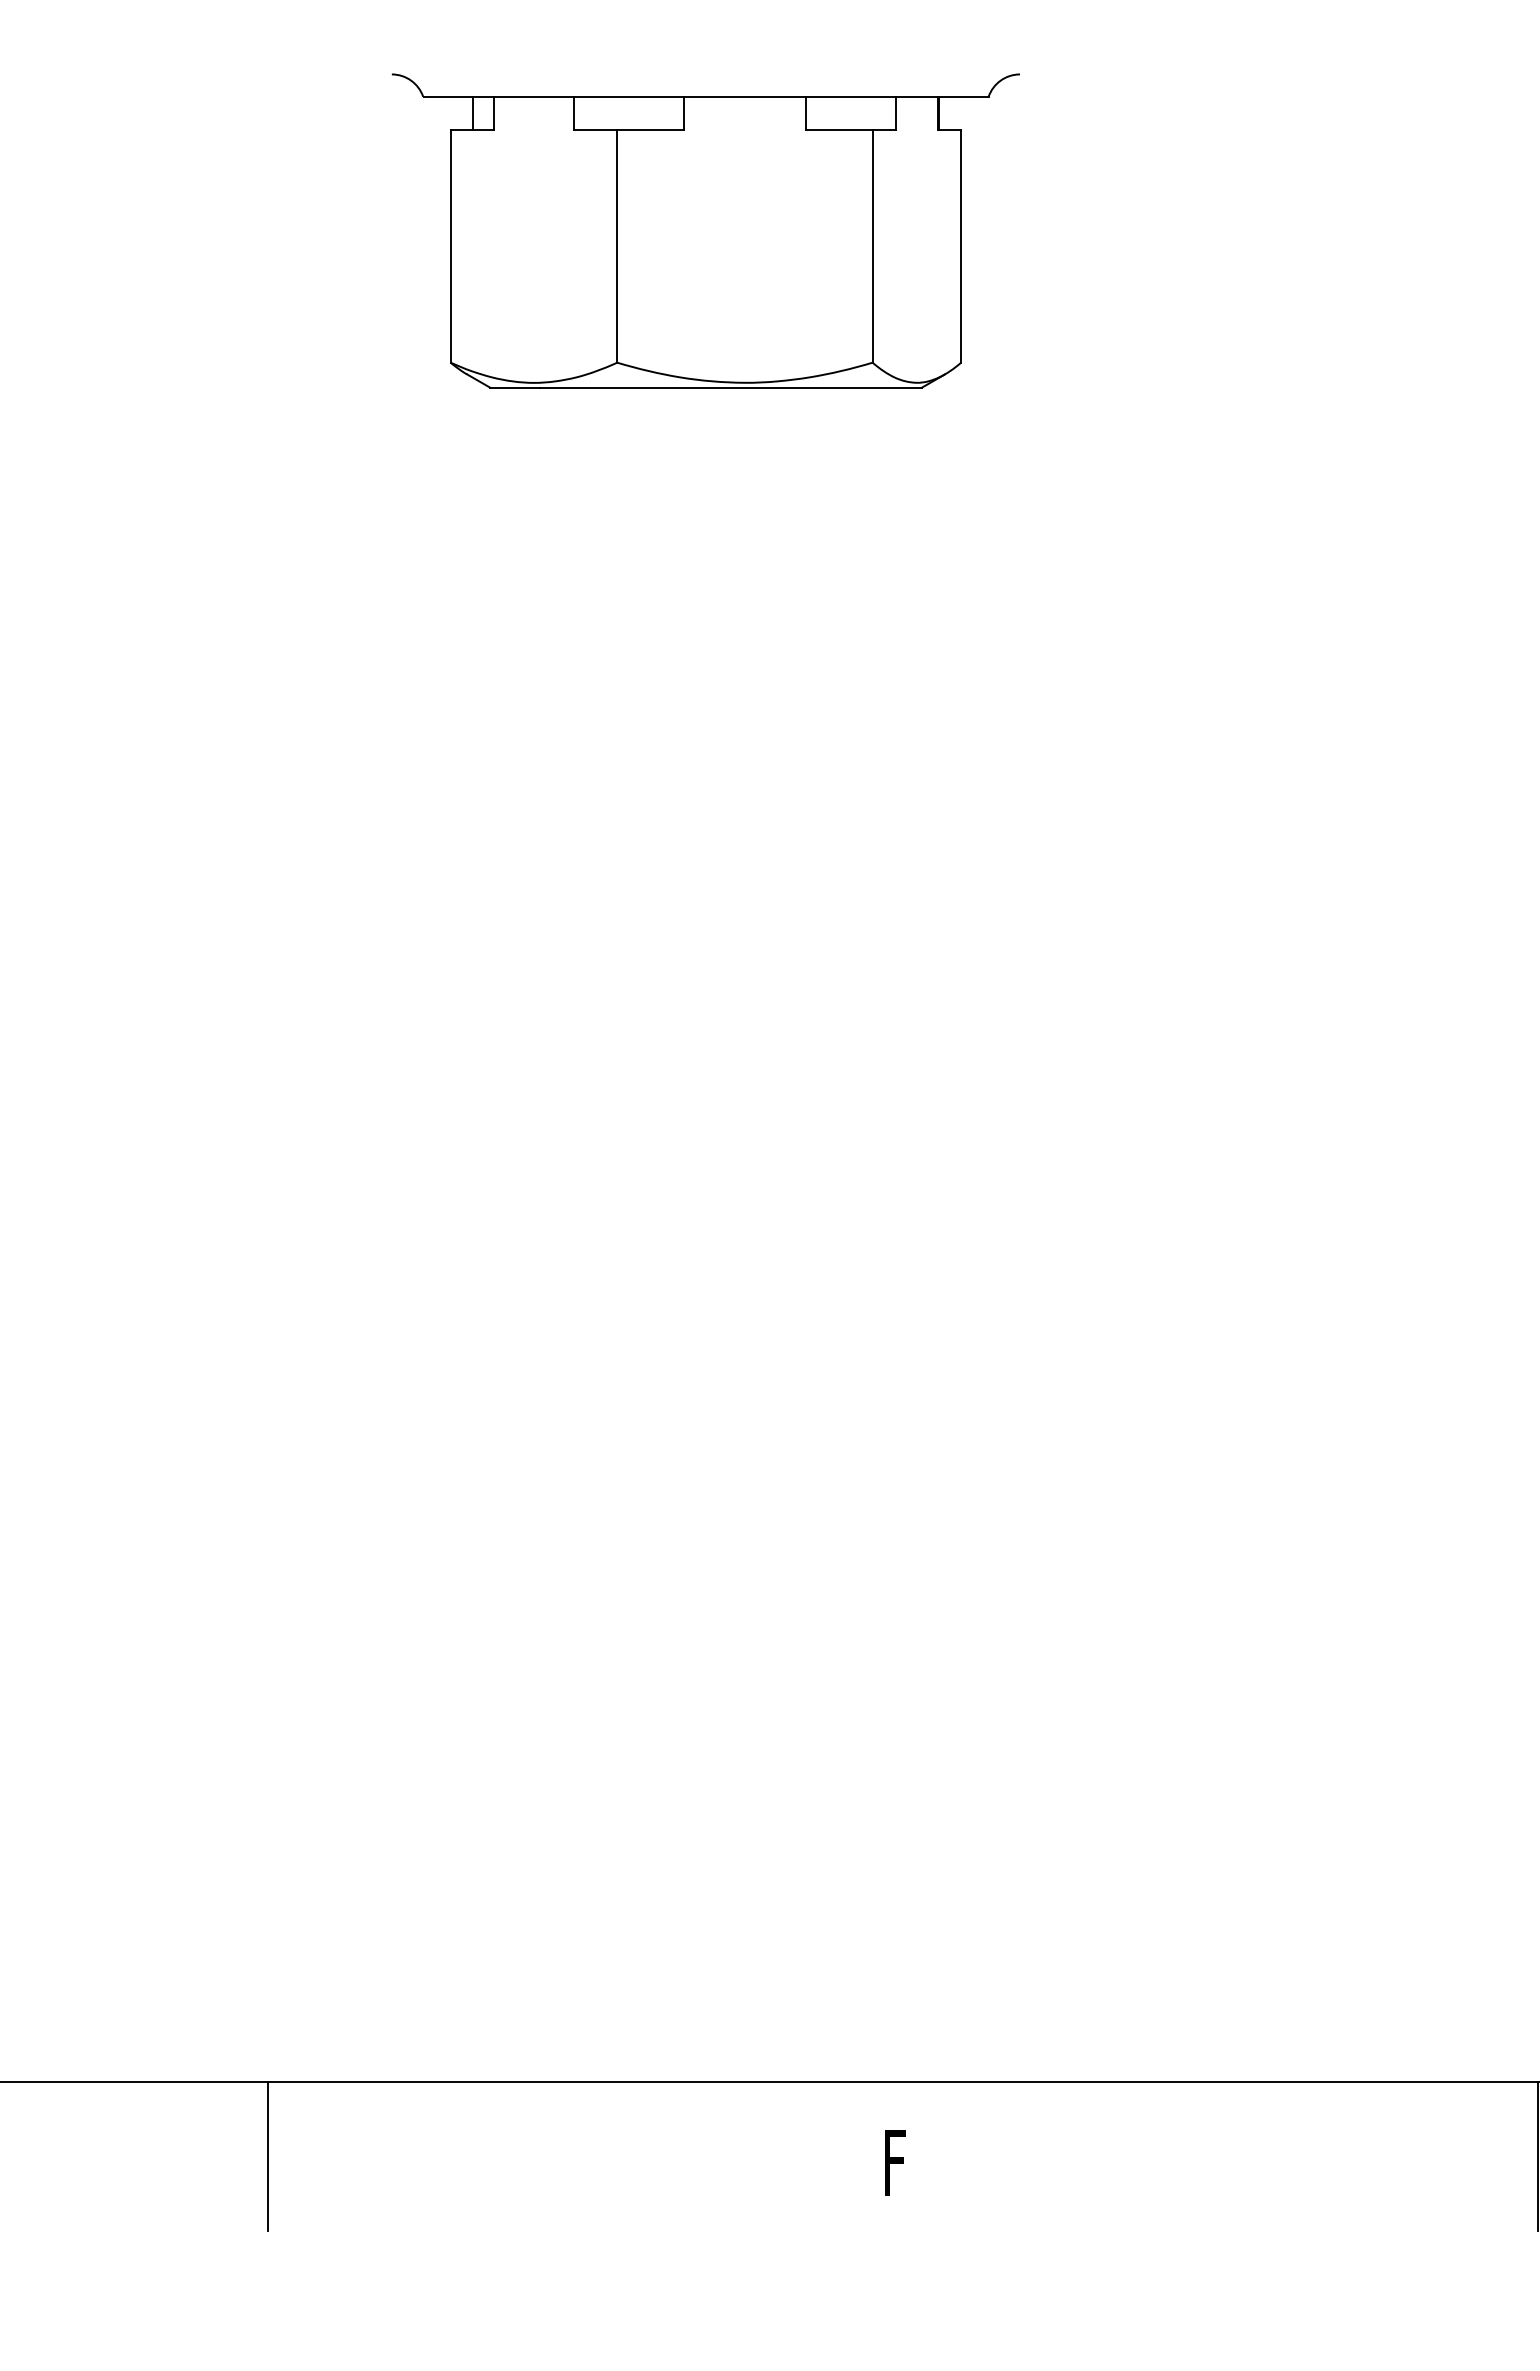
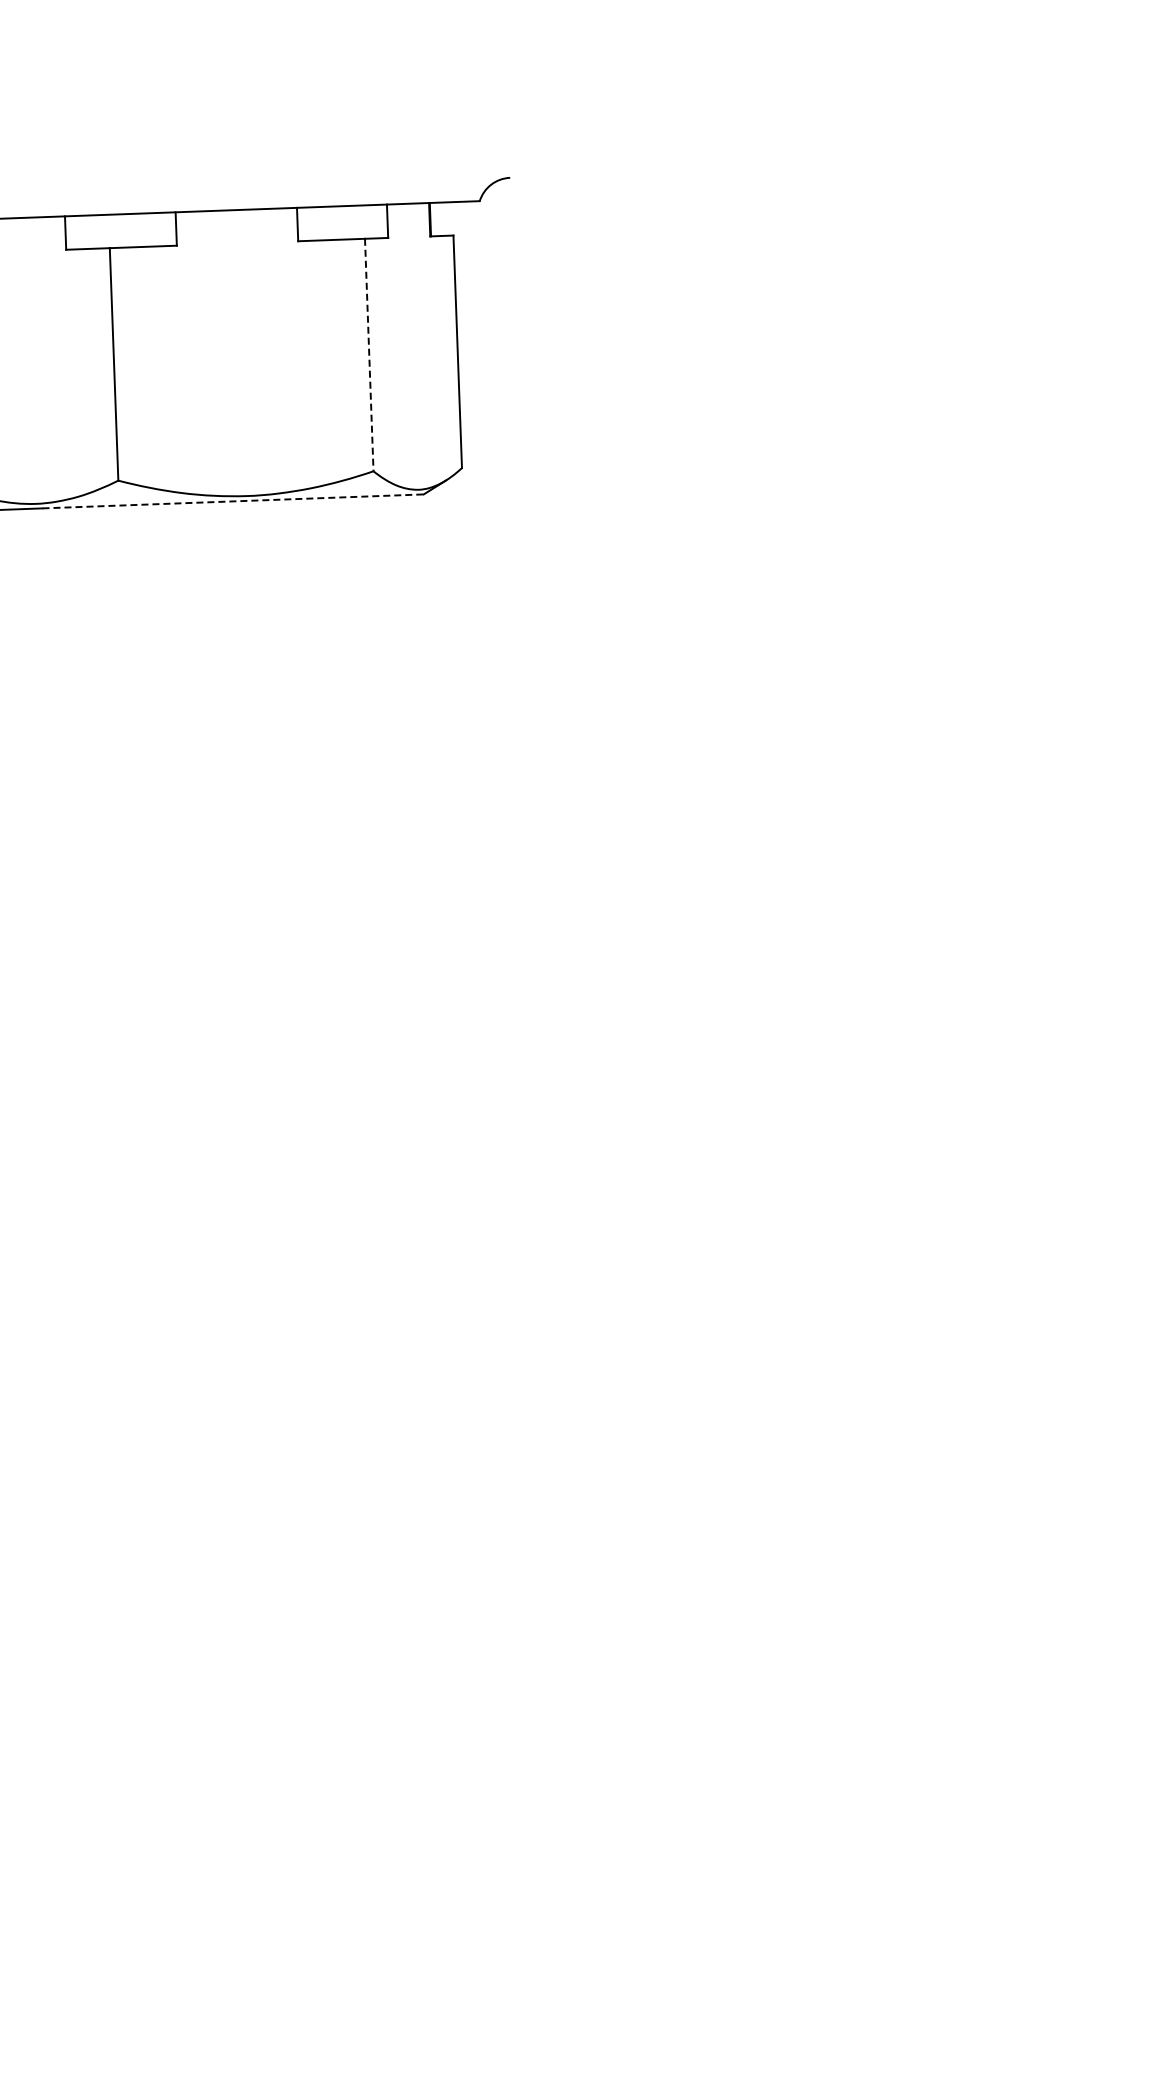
line: (872, 246) -> (369, 355), solid -> dashed
line: (731, 387) -> (233, 501), solid -> dashed

